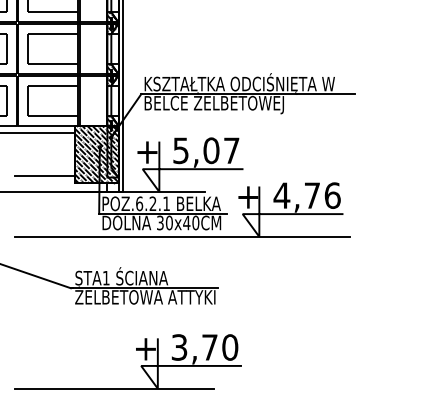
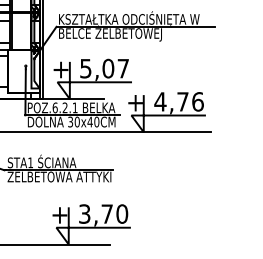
hatch: (96, 154) -> (23, 71), removed

